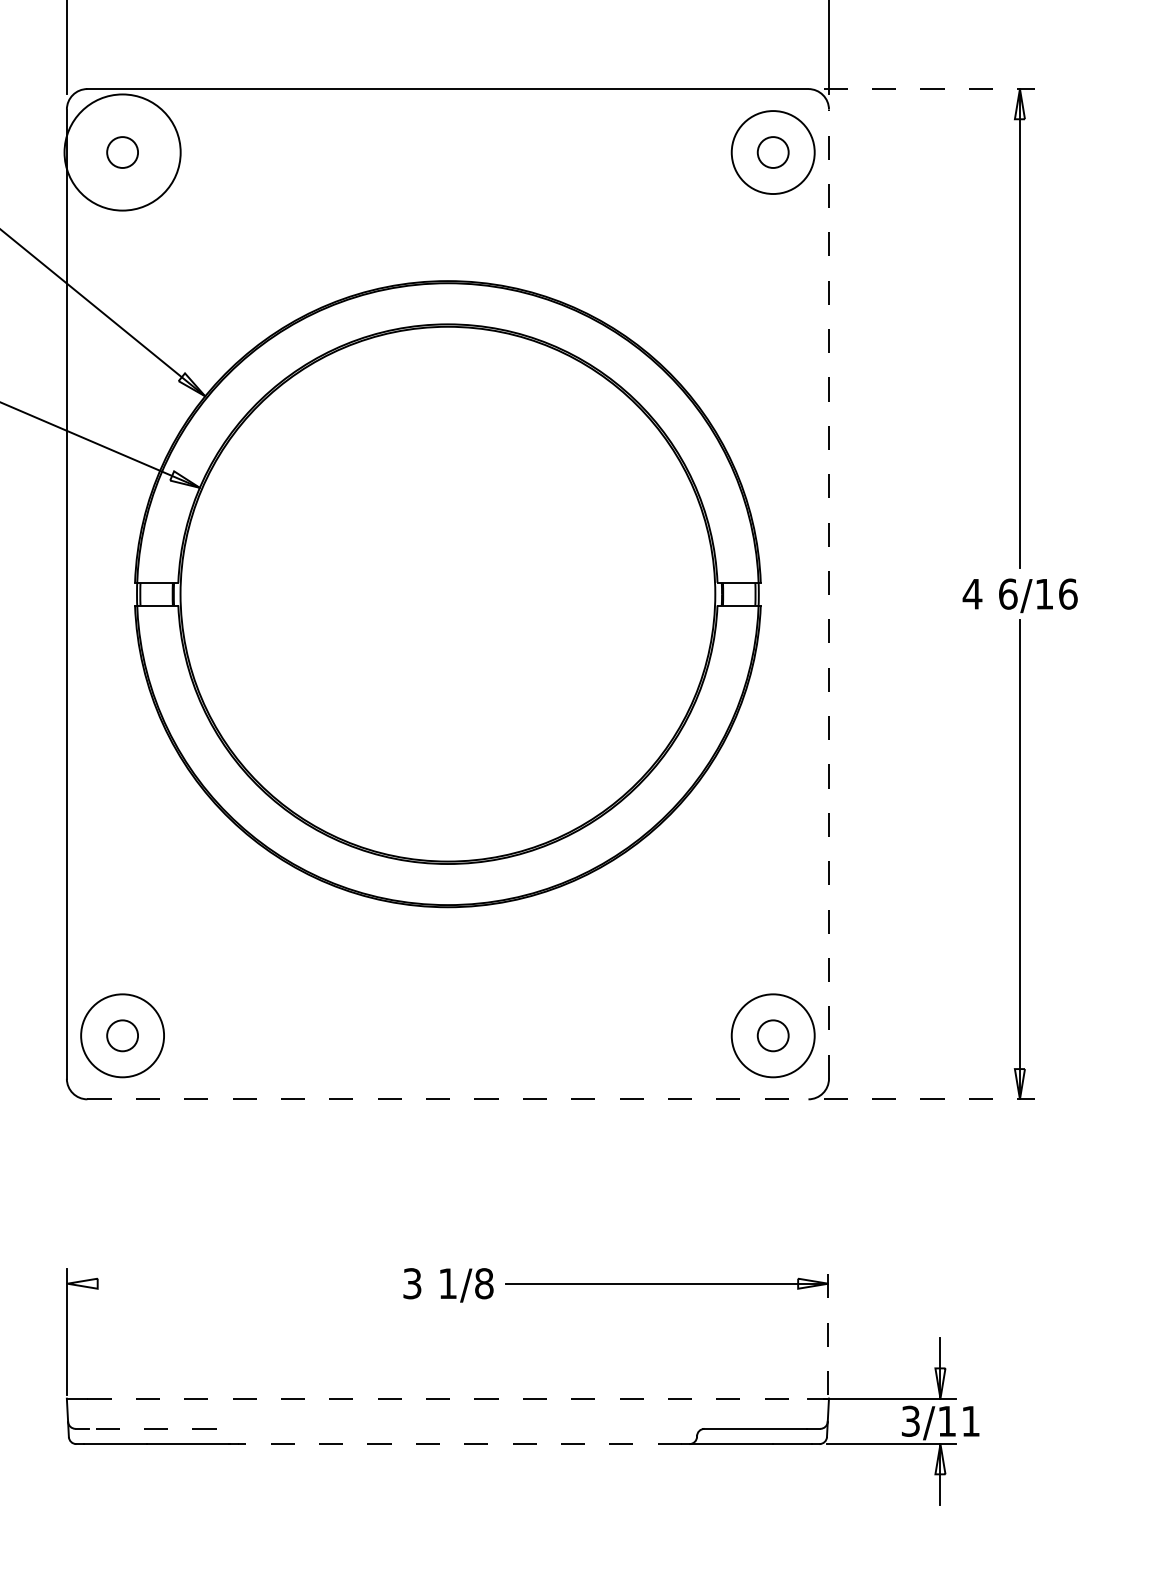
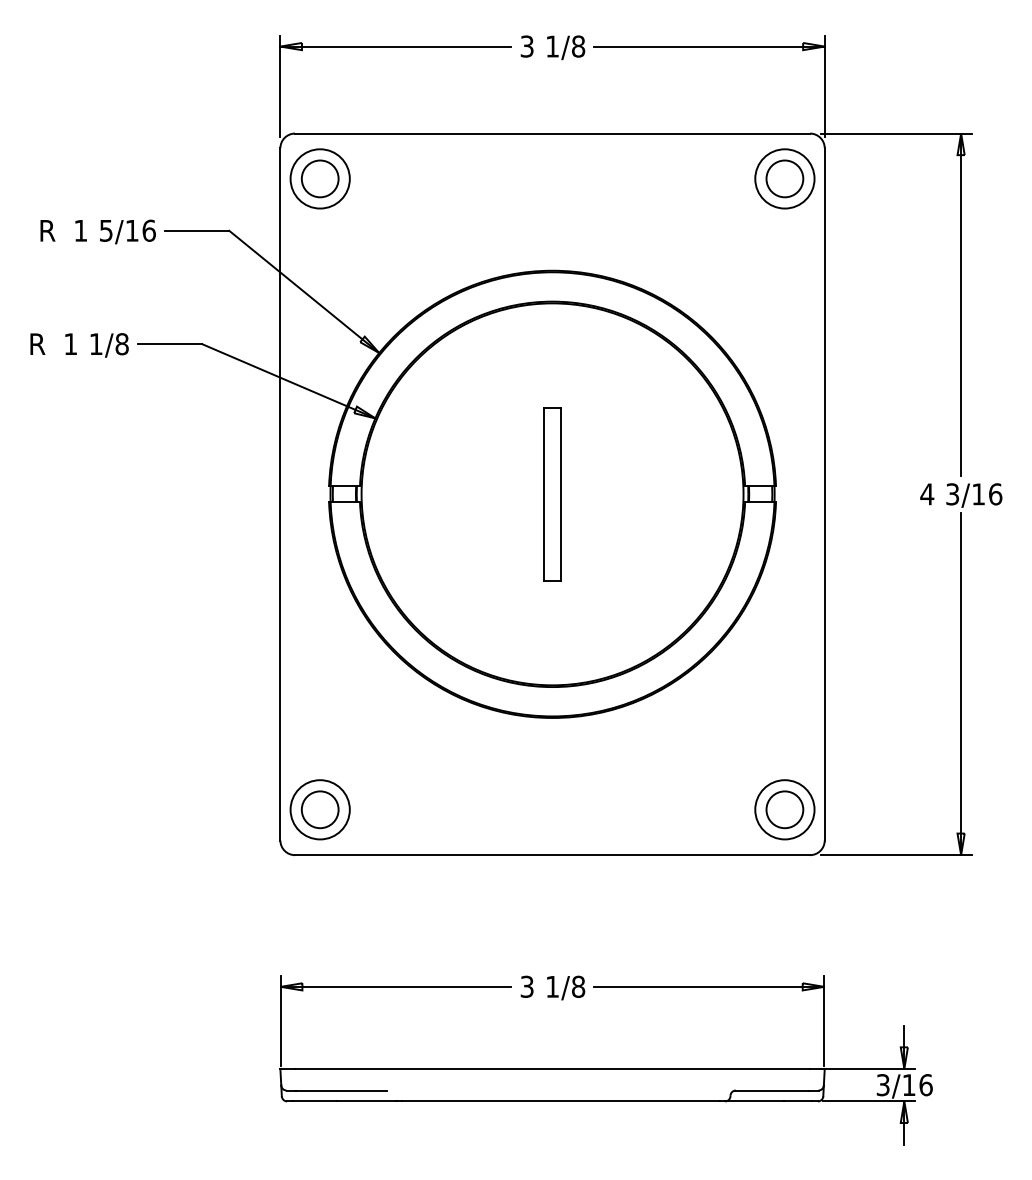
line: (929, 88) -> (896, 133), dashed -> solid
circle: (121, 151) -> (319, 178), size x0.71
circle: (121, 151) -> (319, 178), size x1.67
circle: (772, 151) -> (784, 178), size x1.67
line: (828, 592) -> (824, 493), dashed -> solid
part: (447, 594) -> (552, 494), added
text: (1007, 594) -> (952, 494), 6/16 -> 3/16
circle: (121, 1035) -> (319, 809), size x1.67
circle: (772, 1035) -> (784, 809), size x1.67
line: (447, 1099) -> (552, 855), dashed -> solid
line: (929, 1099) -> (896, 855), dashed -> solid
line: (228, 1283) -> (395, 986), added
line: (828, 1330) -> (824, 1020), dashed -> solid
line: (447, 1398) -> (552, 1068), dashed -> solid
text: (970, 1421) -> (925, 1085), 3/11 -> 3/16
line: (152, 1428) -> (341, 1090), dashed -> solid
line: (460, 1444) -> (561, 1101), dashed -> solid

